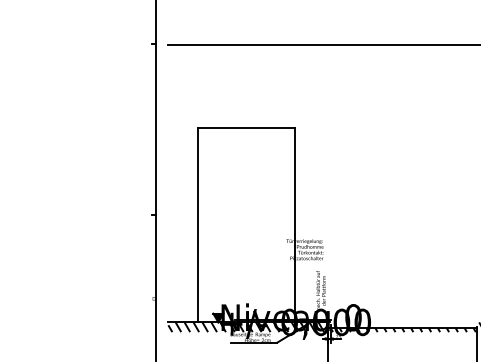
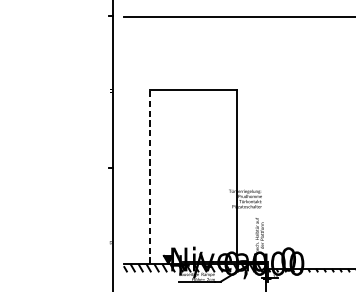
line: (197, 224) -> (149, 176), solid -> dashed

